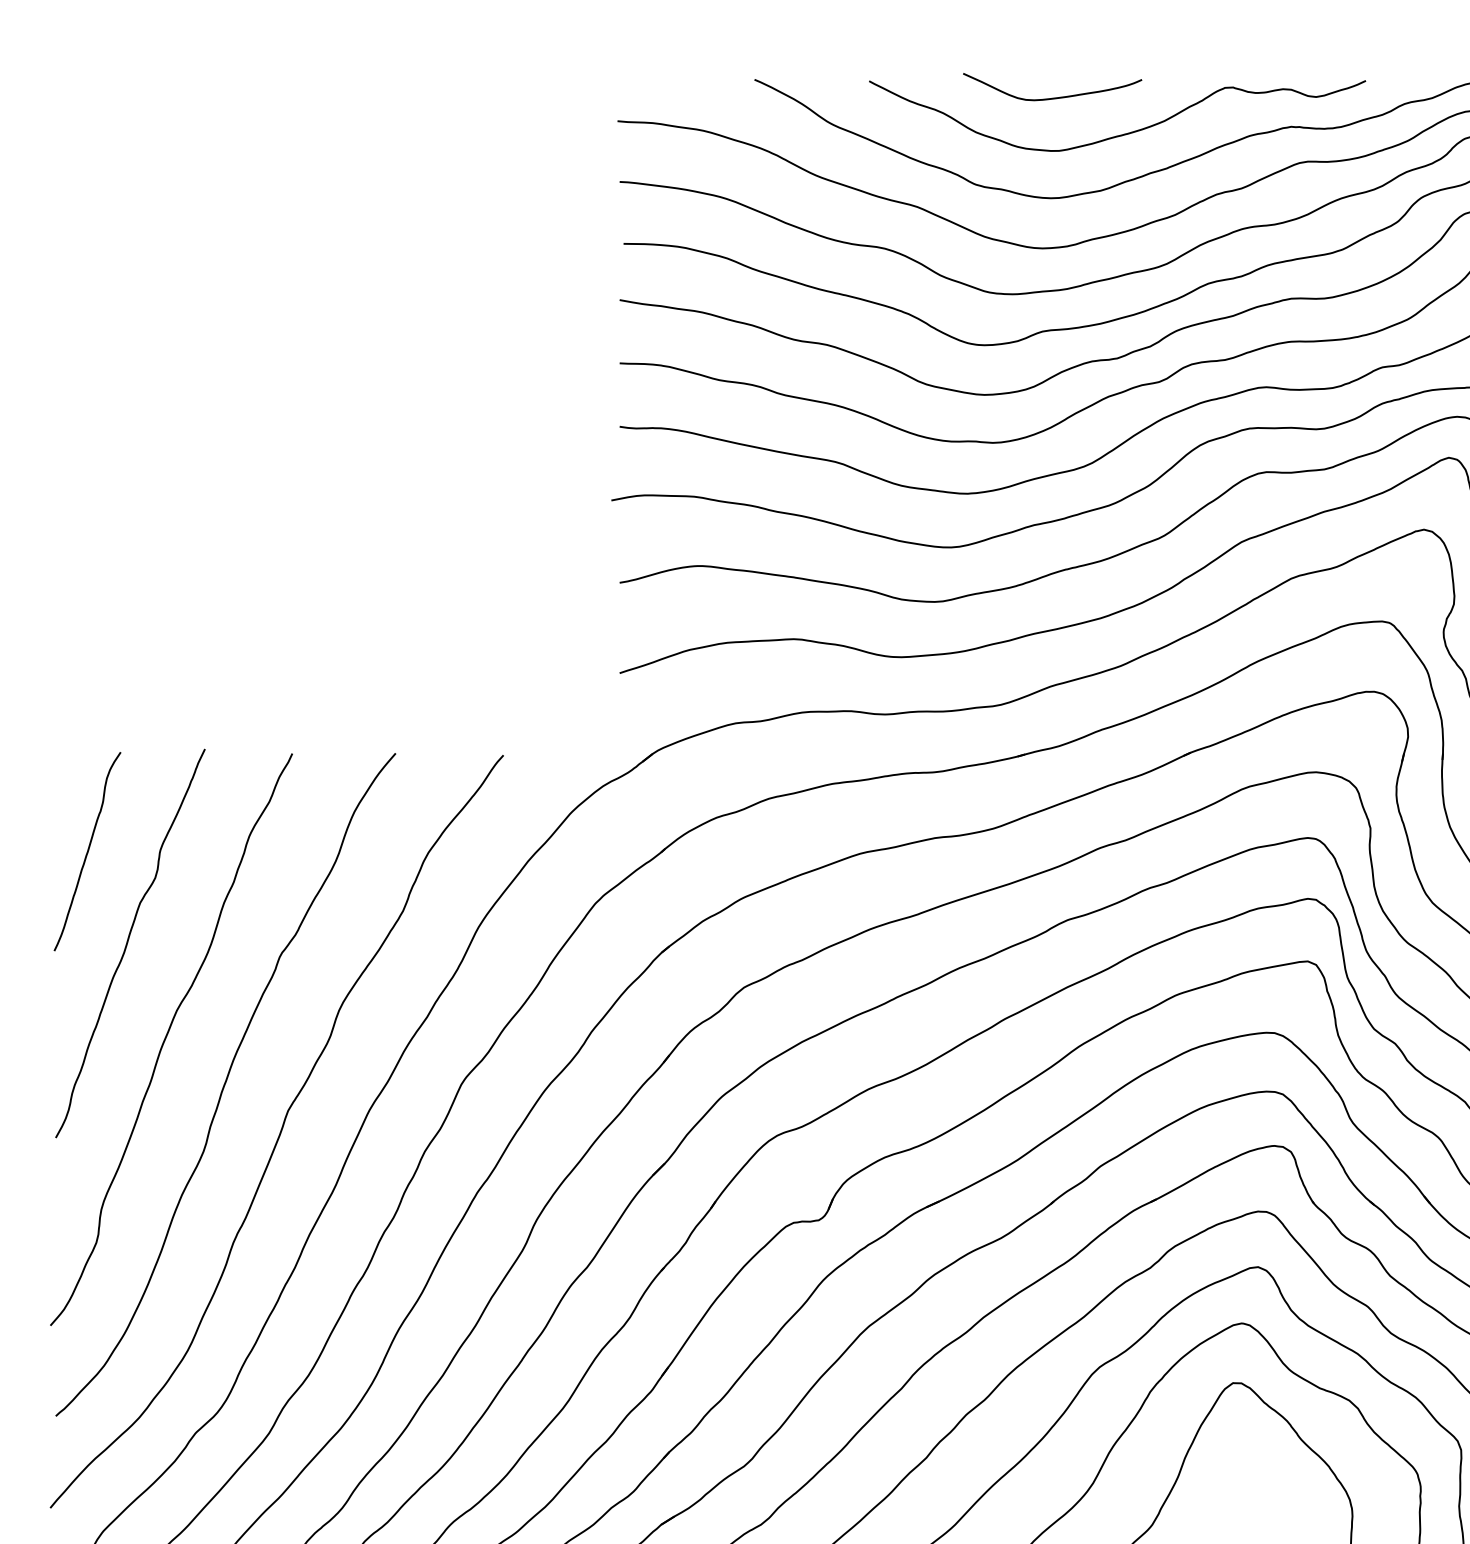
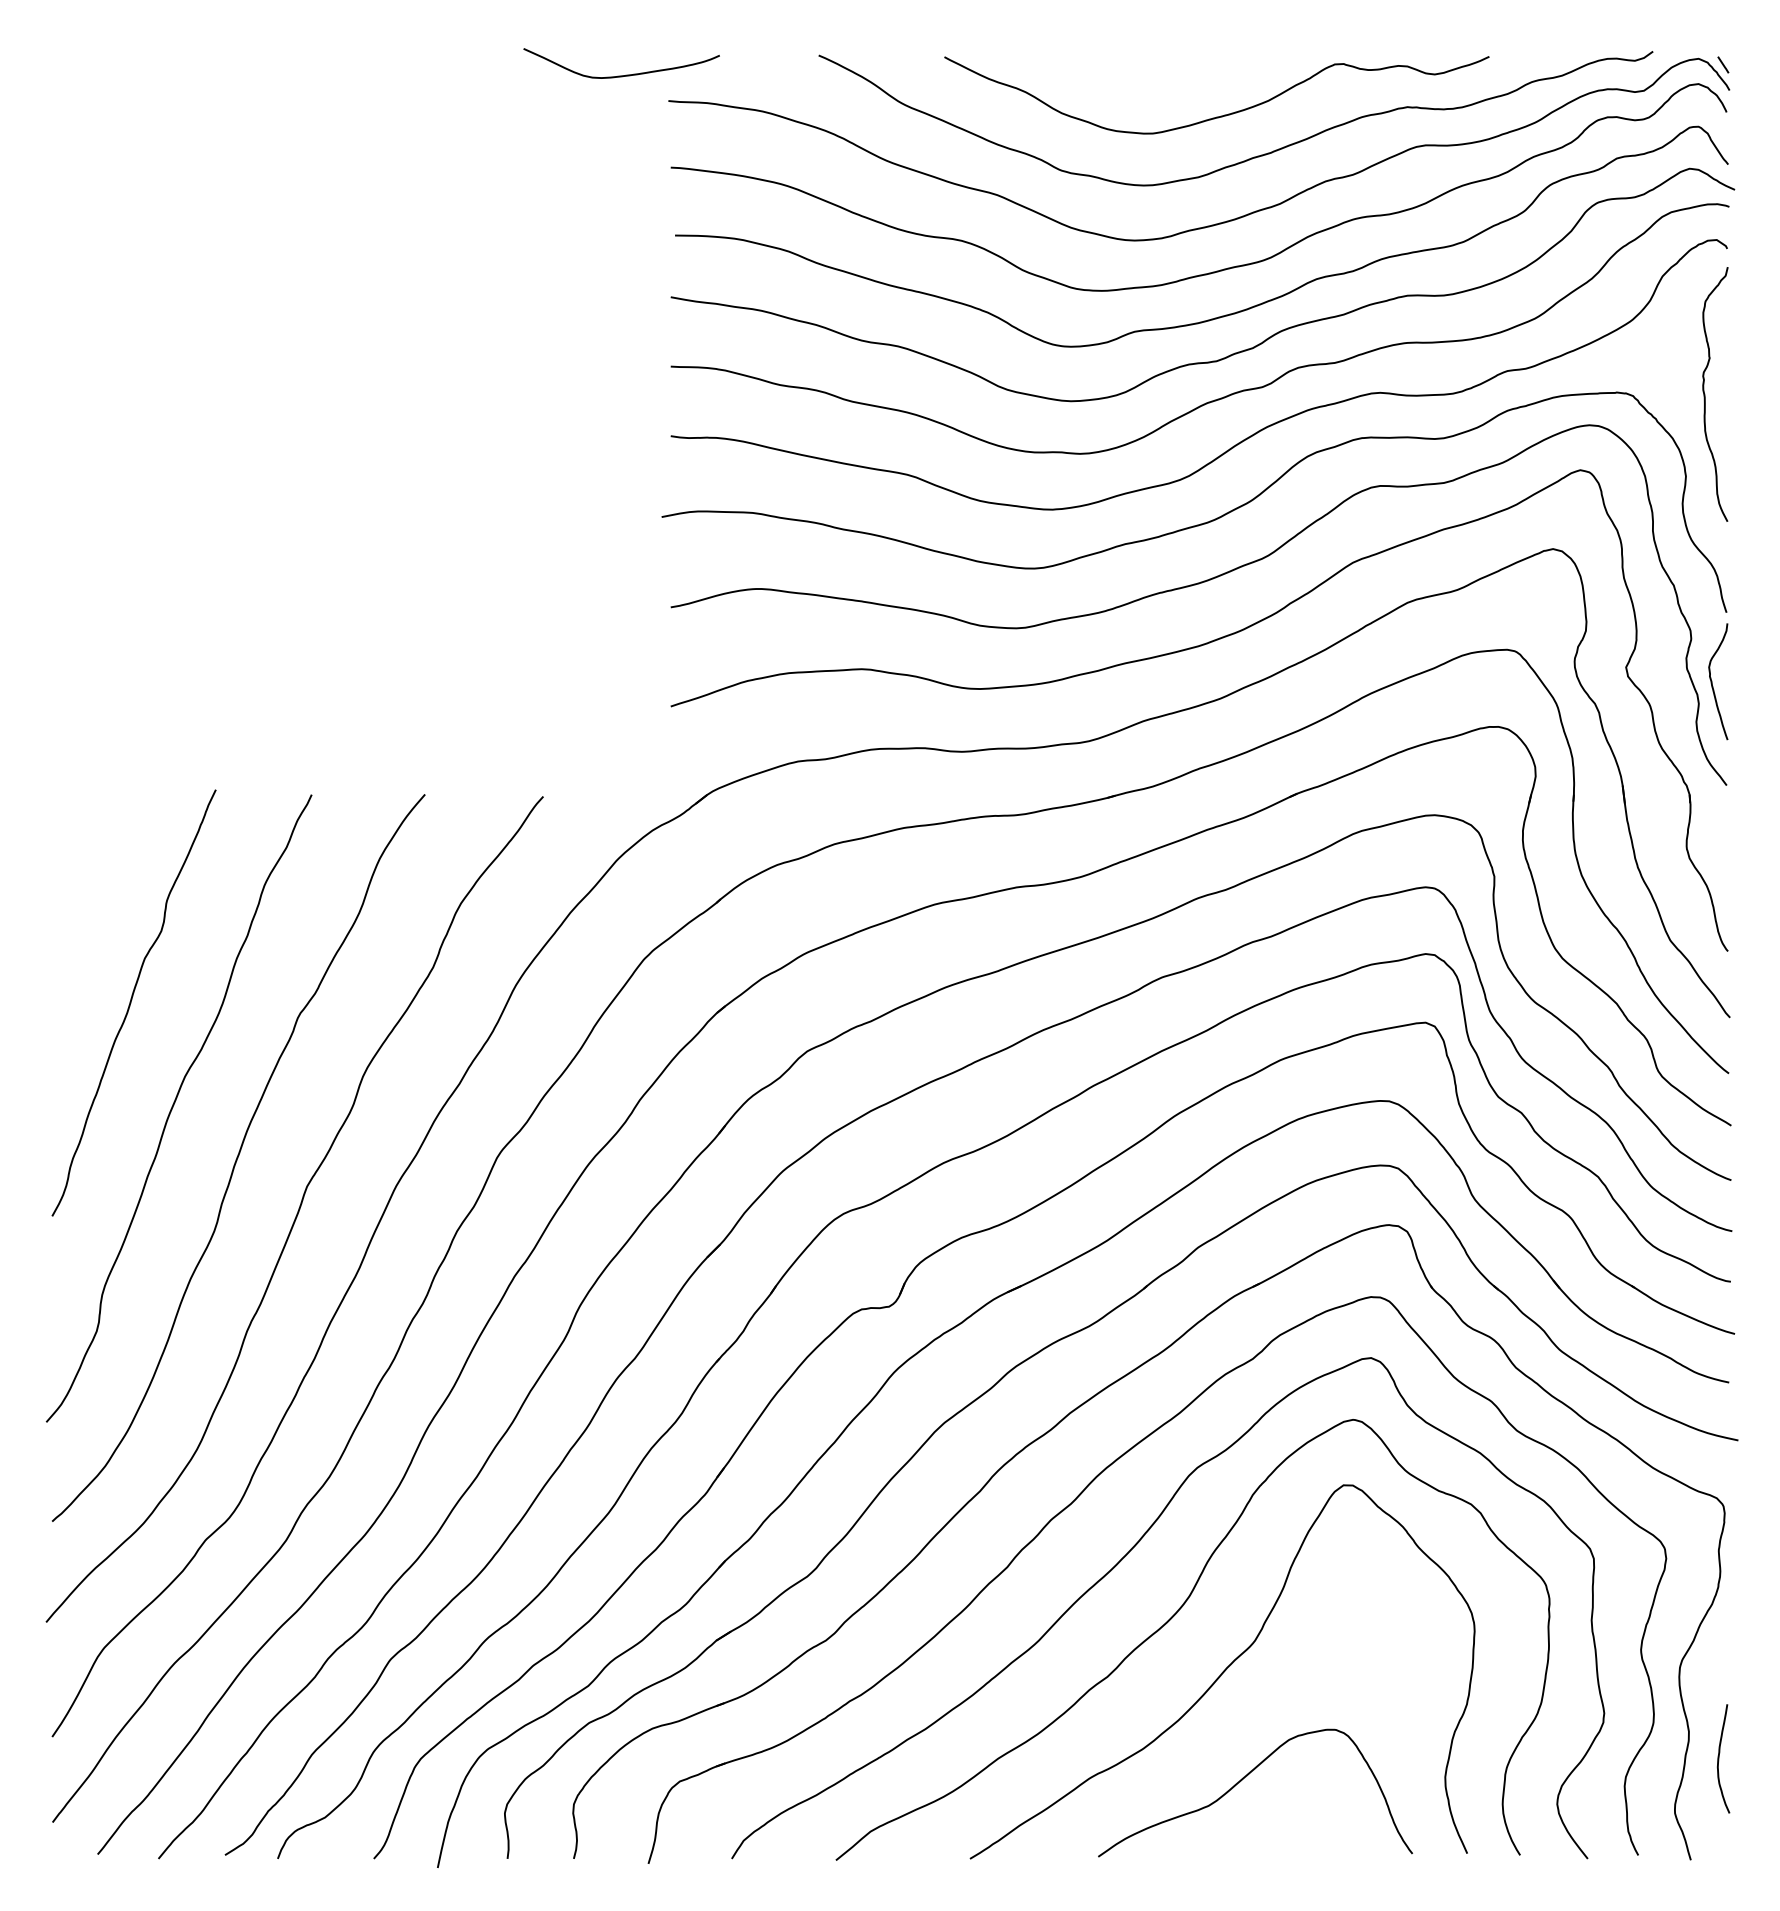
curve: (1052, 97) -> (621, 75), moved
curve: (87, 851) -> (86, 902), removed

